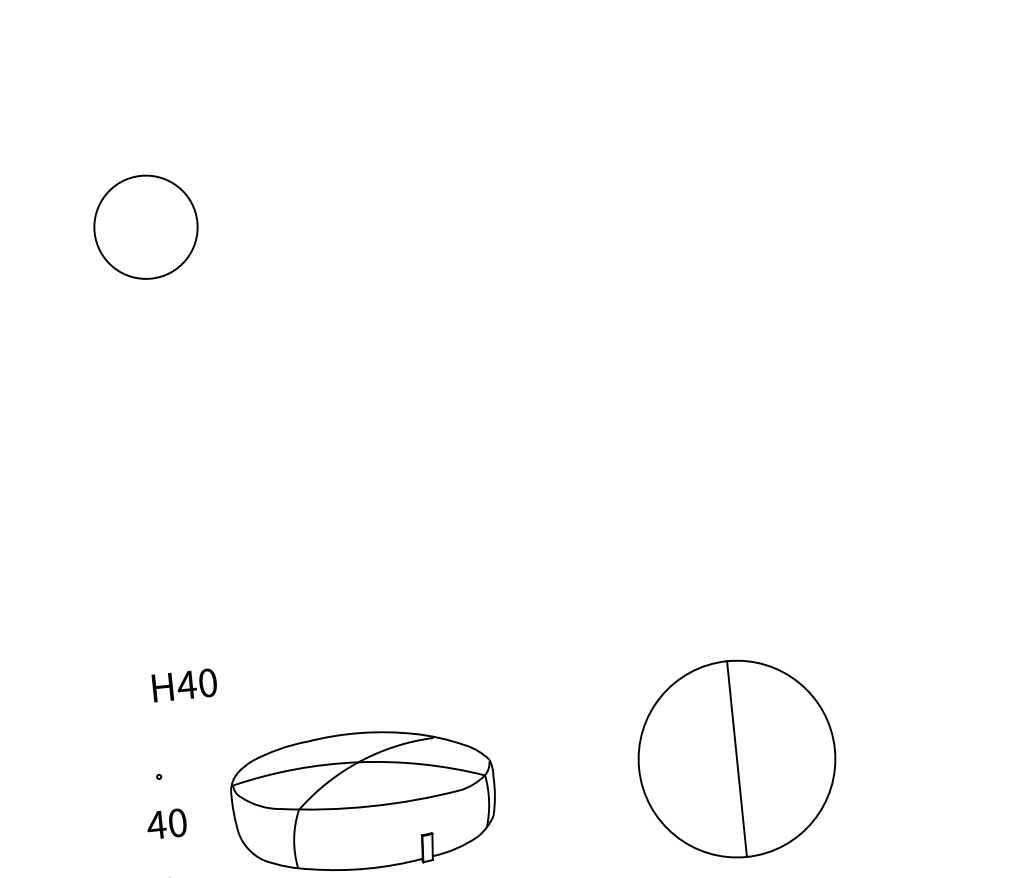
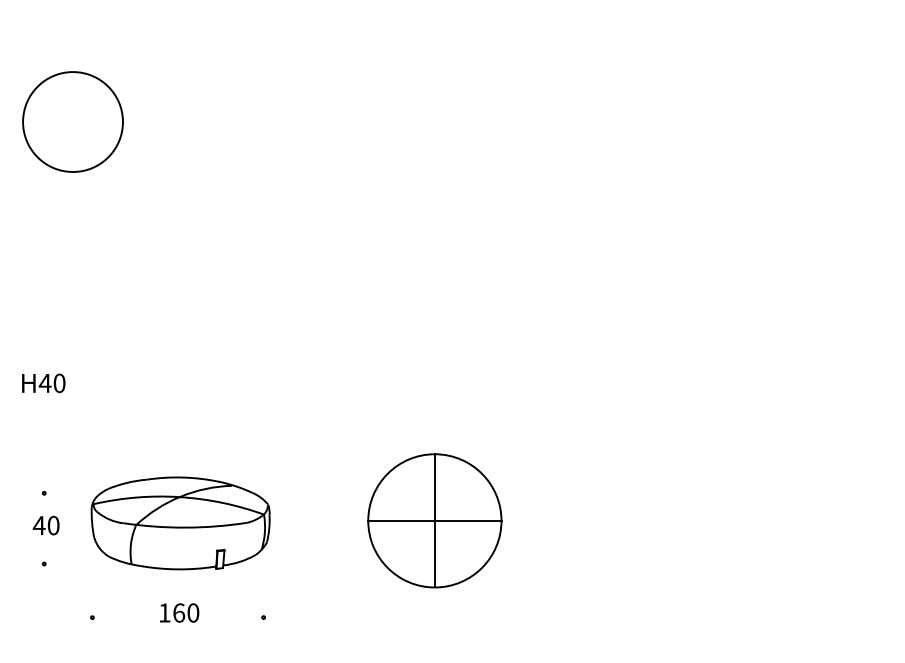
circle: (145, 226) -> (72, 121), size x1.43
text: (184, 685) -> (43, 383), moved
line: (736, 758) -> (434, 520), added

